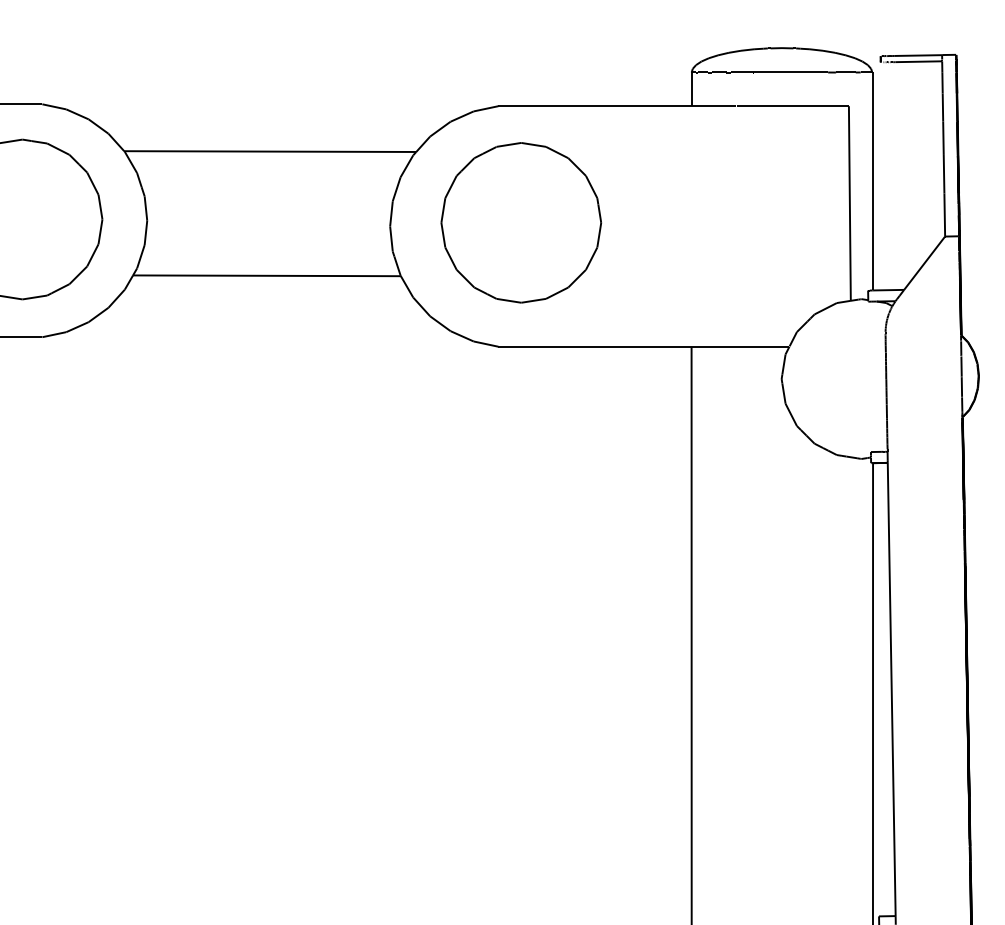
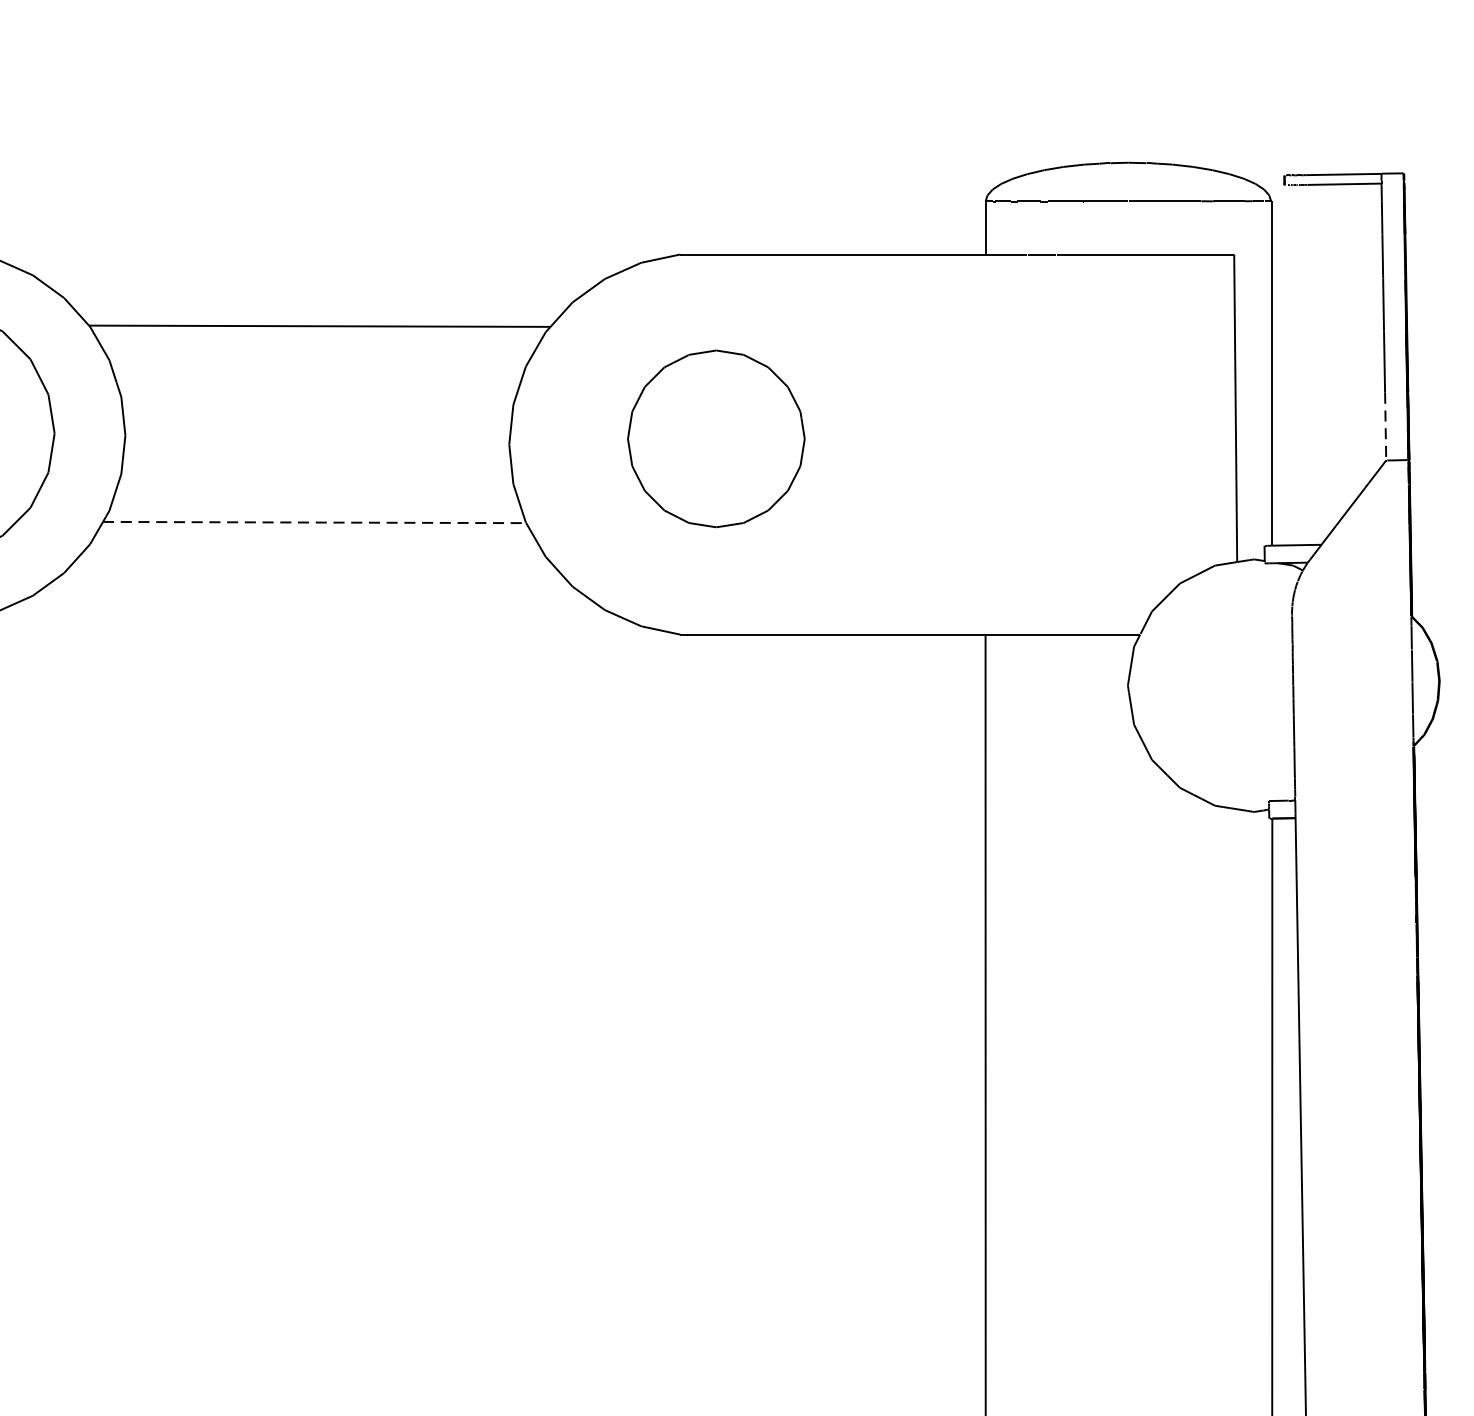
line: (944, 215) -> (1385, 427), solid -> dashed
part: (520, 222) -> (715, 438), size x0.7
line: (267, 275) -> (315, 522), solid -> dashed

